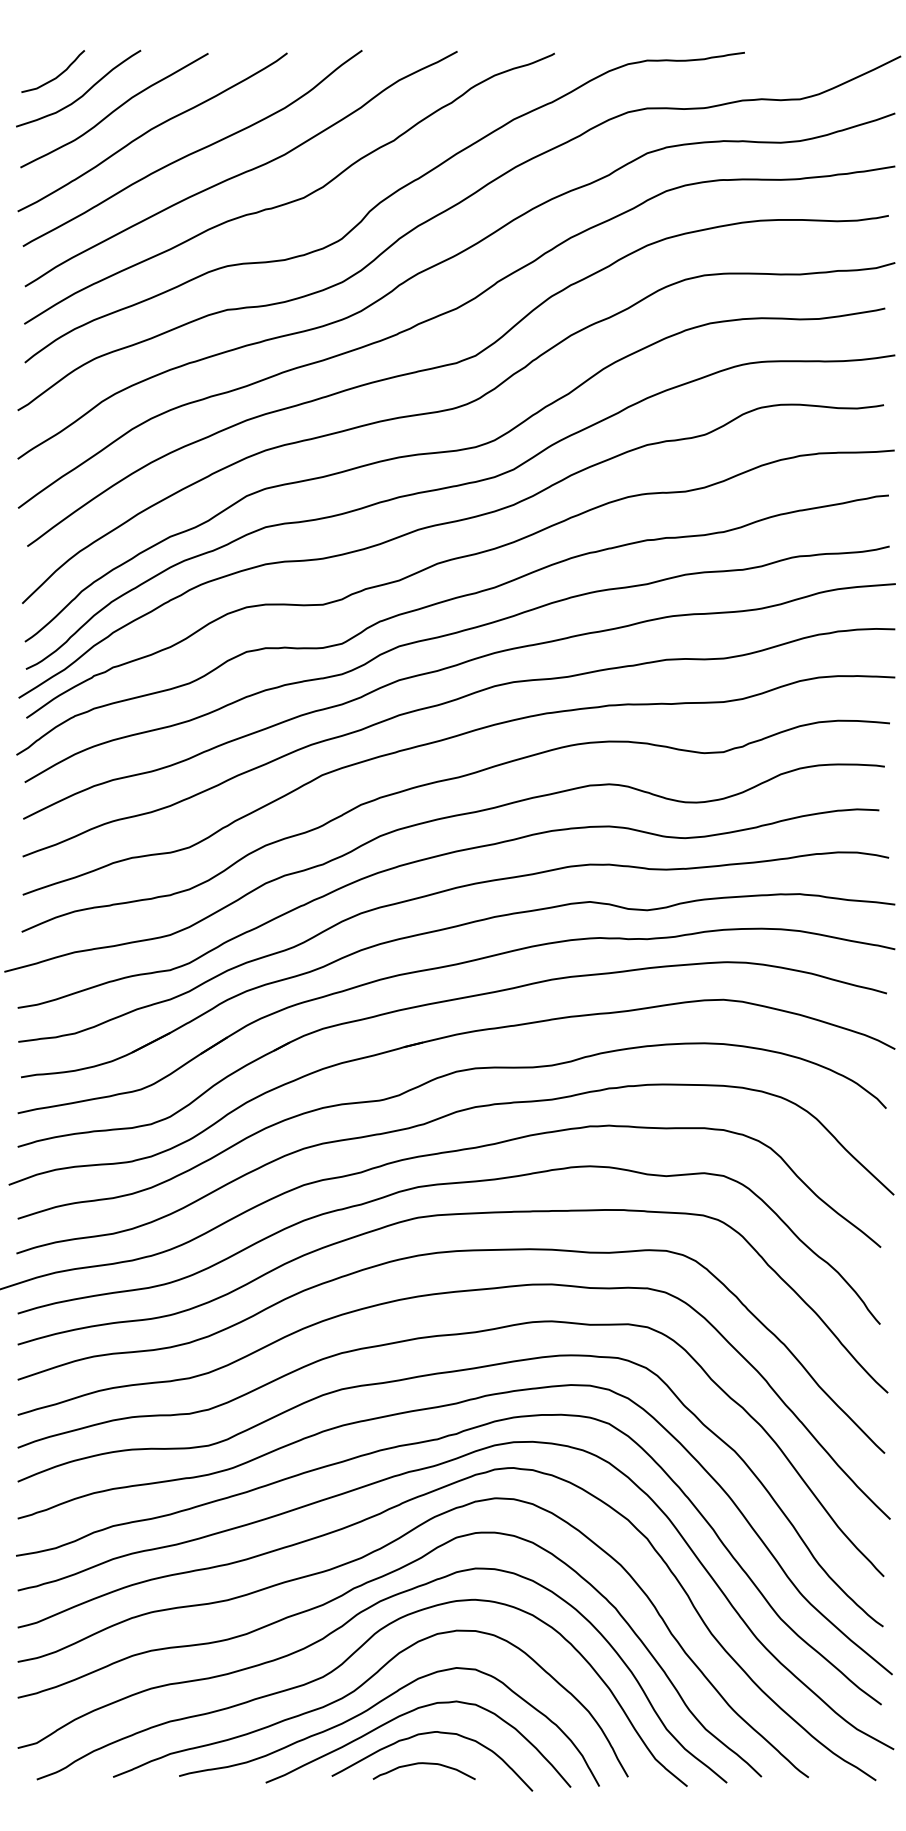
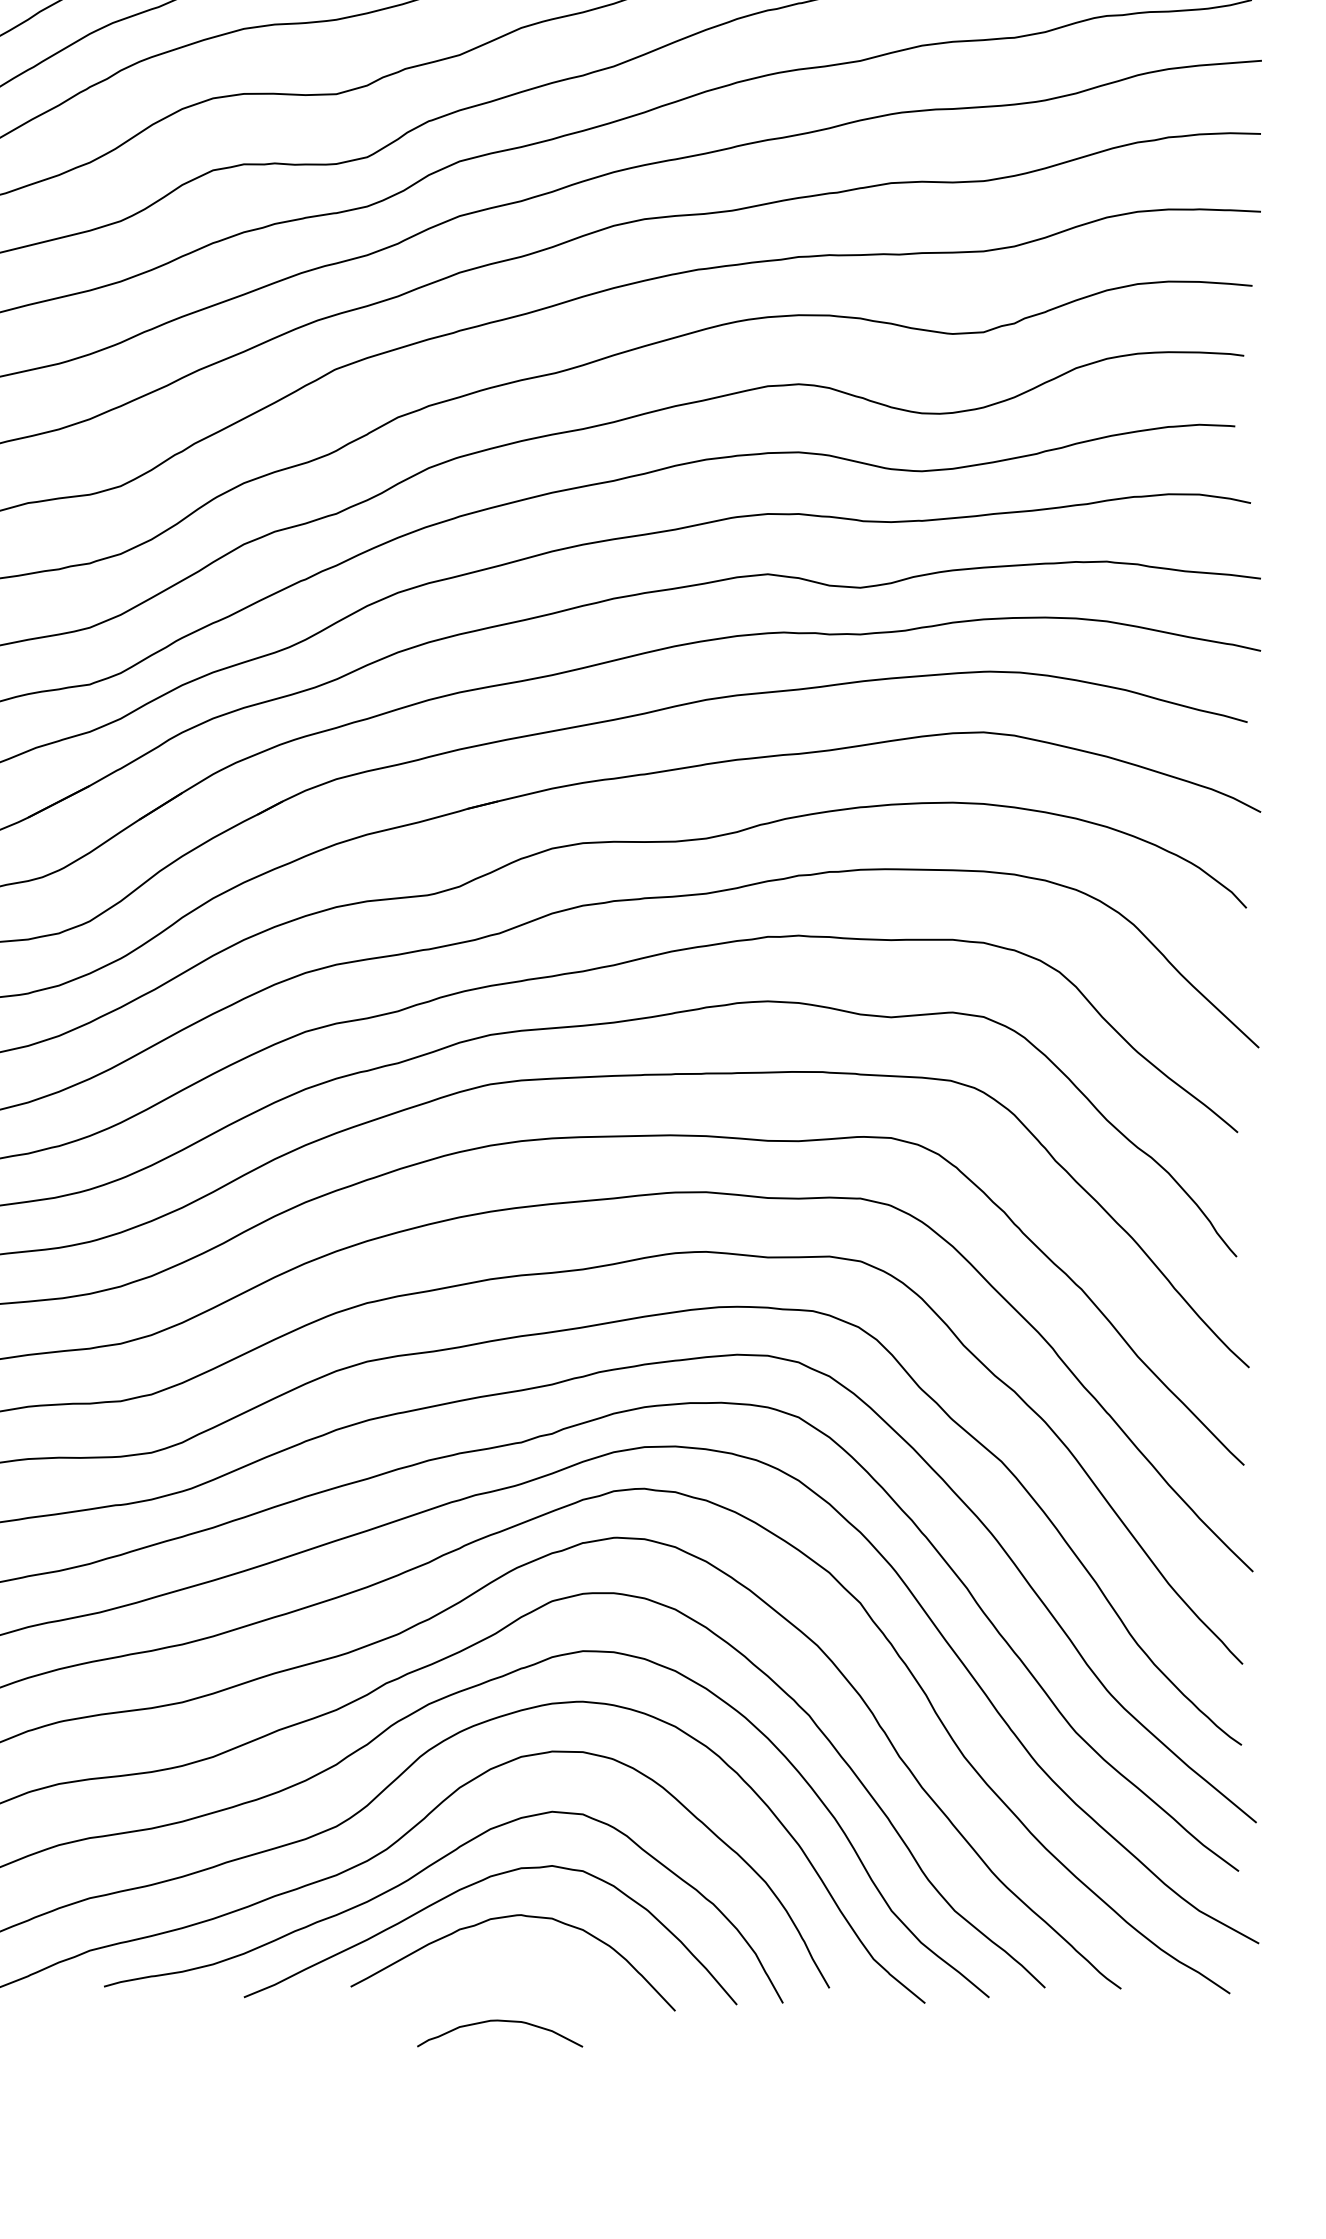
curve: (423, 1764) -> (498, 2022), moved

